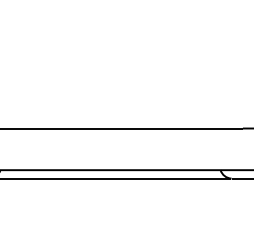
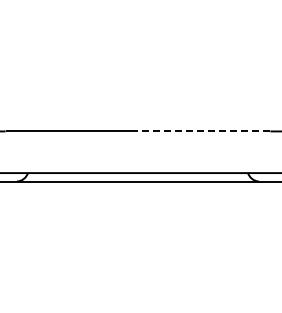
line: (176, 128) -> (203, 131), solid -> dashed

